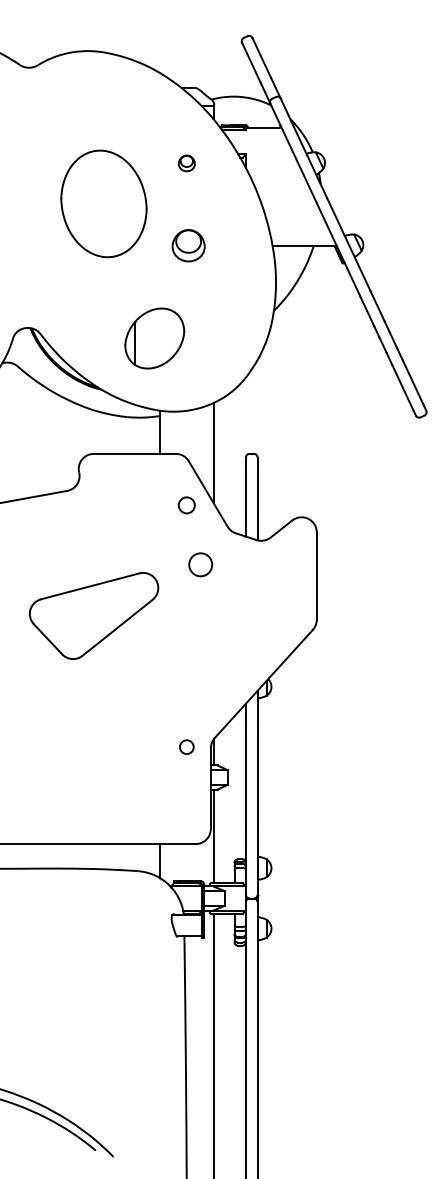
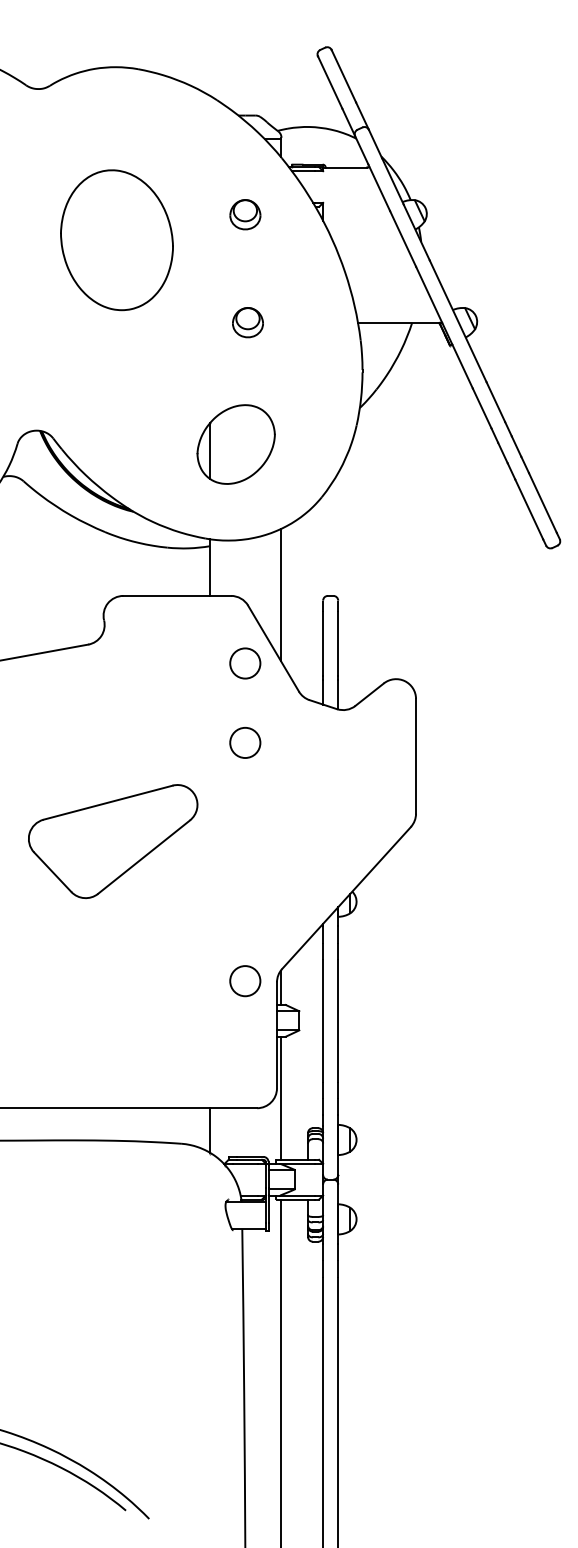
part: (186, 163) -> (245, 214), size x1.43
part: (103, 203) -> (116, 239), moved
part: (188, 245) -> (247, 322), size x0.71
part: (154, 338) -> (235, 444), moved
circle: (186, 505) -> (245, 663), size x1.43
circle: (200, 564) -> (245, 742), moved
part: (94, 615) -> (113, 840), moved
circle: (186, 746) -> (245, 980), size x1.67

